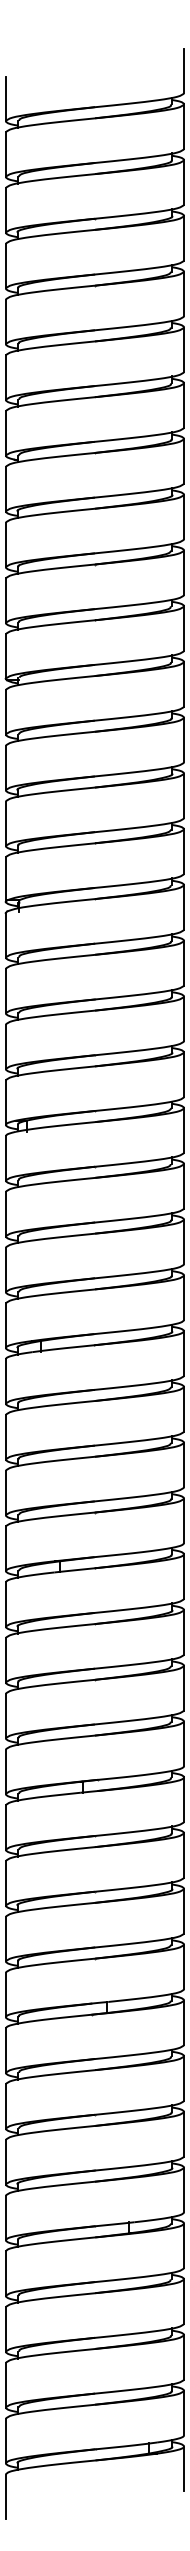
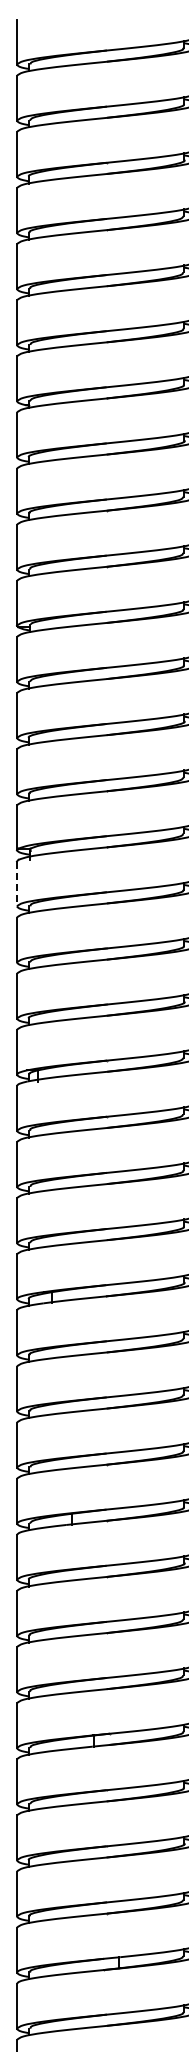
line: (5, 935) -> (16, 884), solid -> dashed

